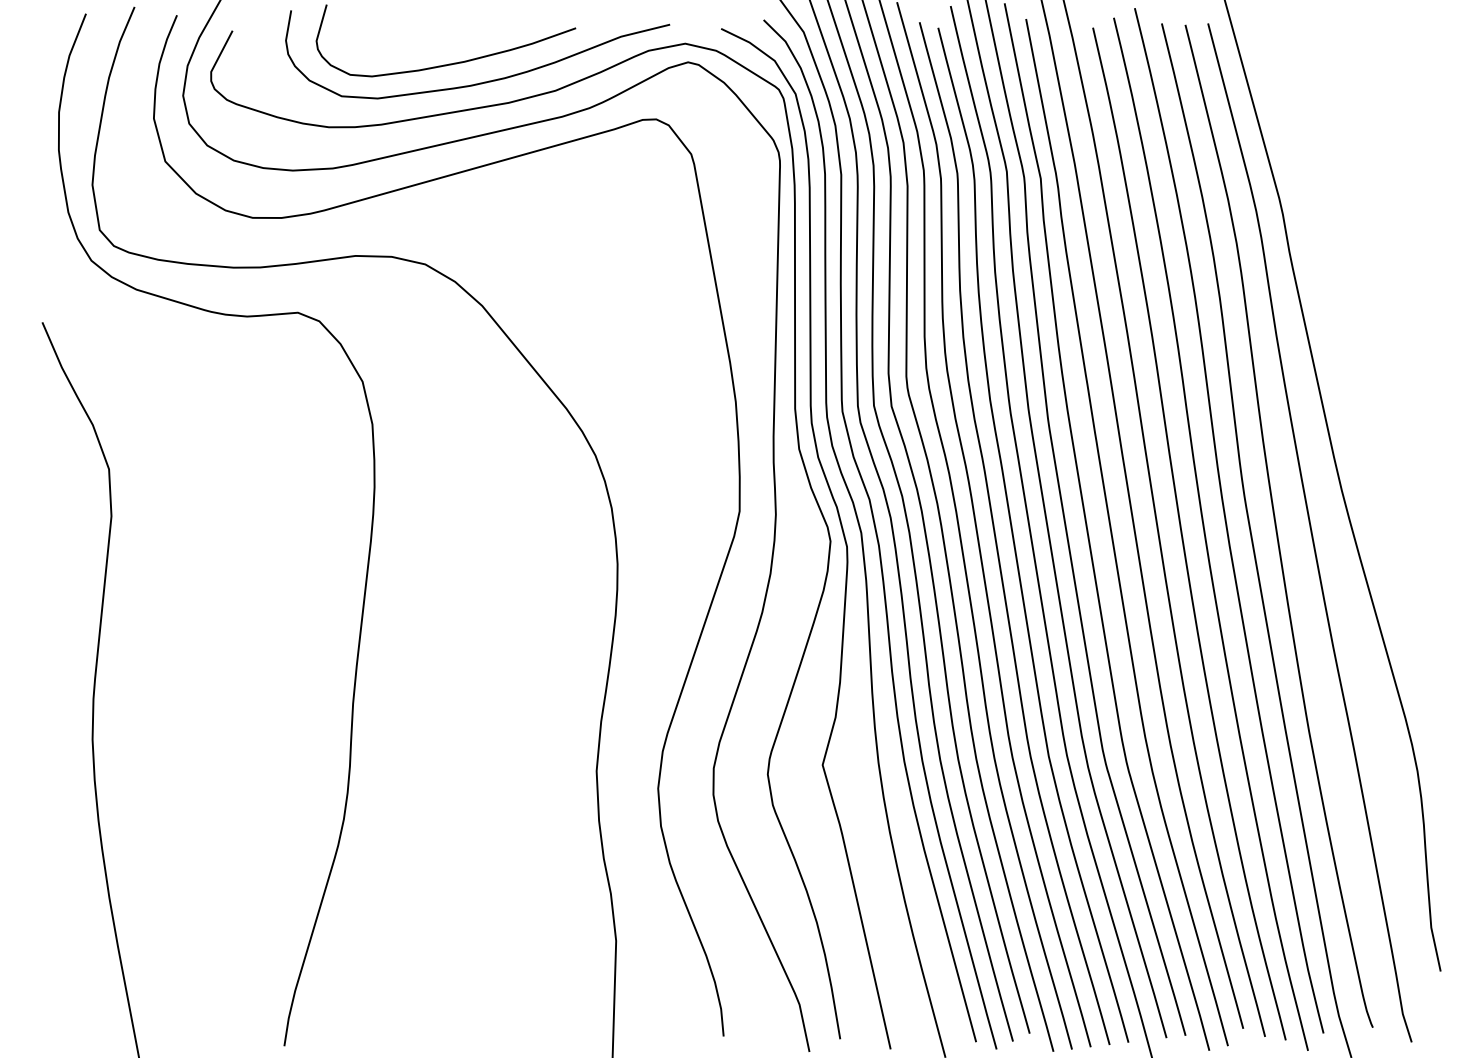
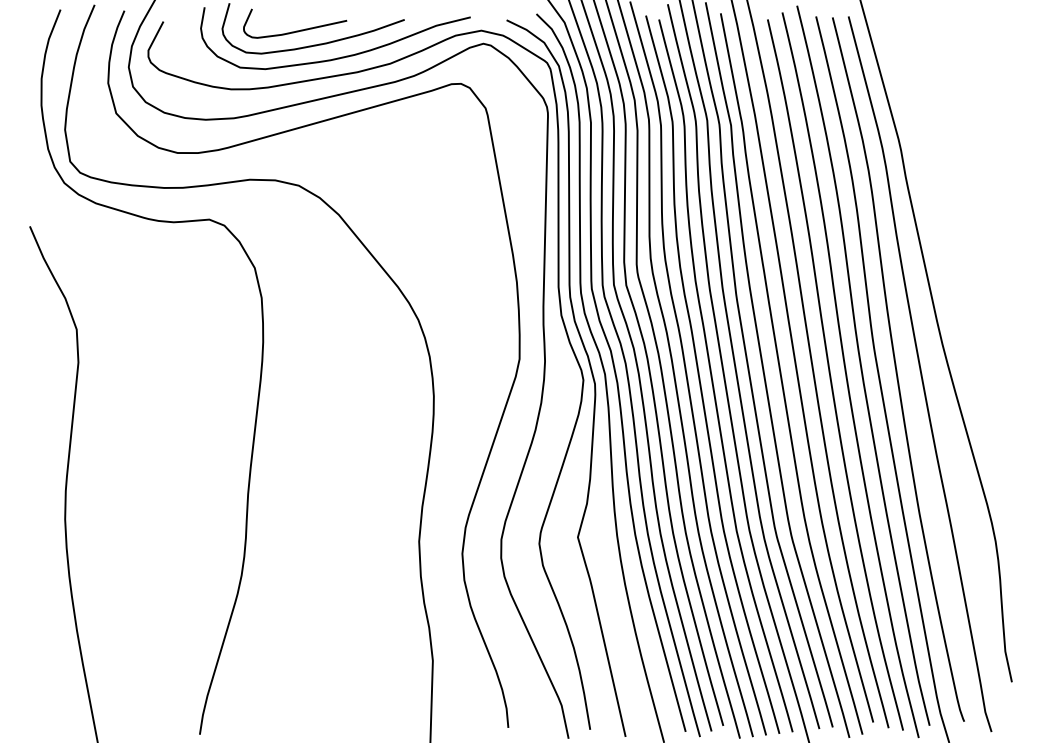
curve: (423, 43) -> (297, 30), added

